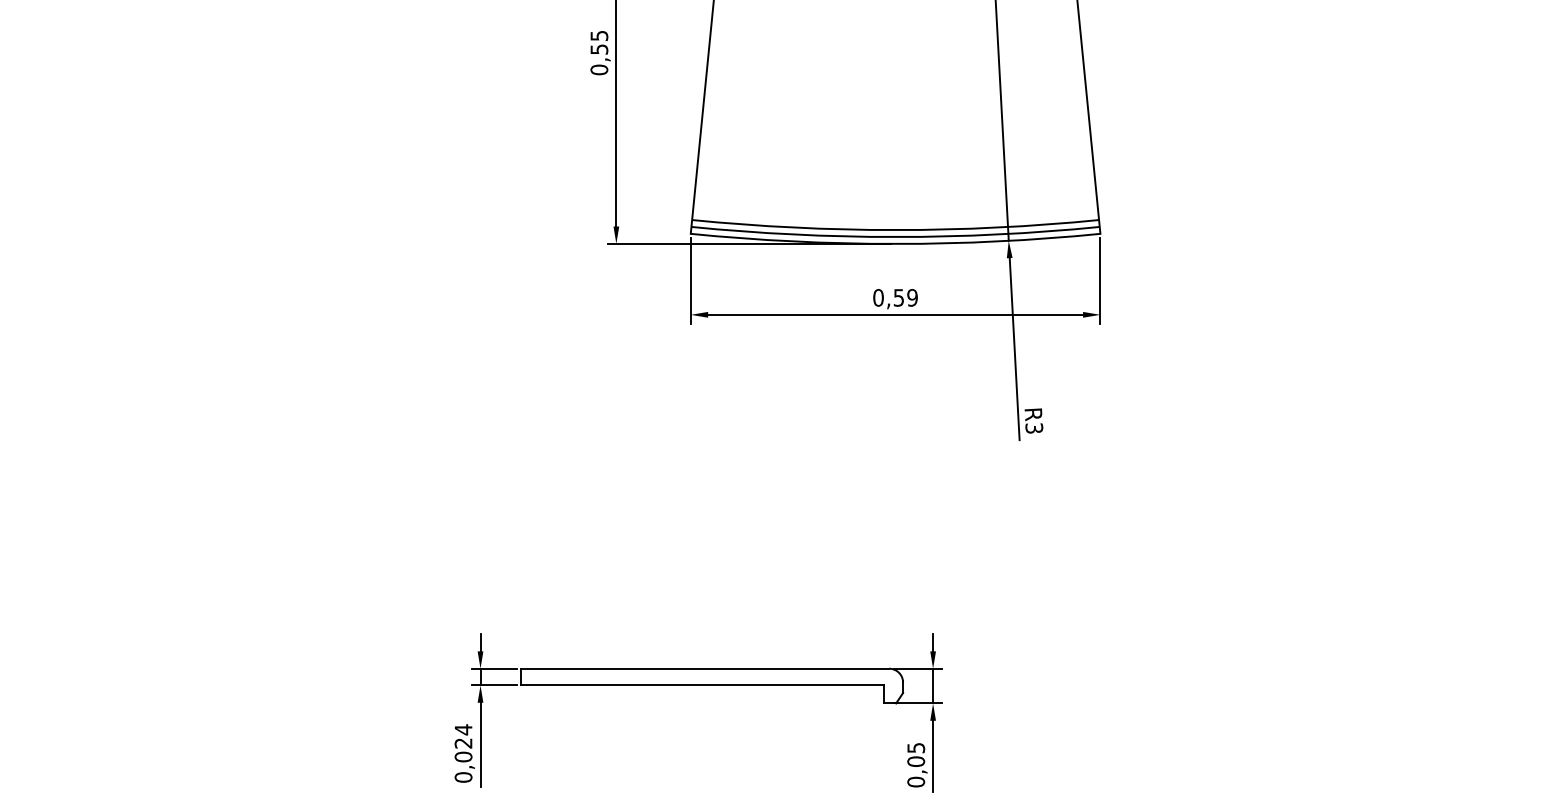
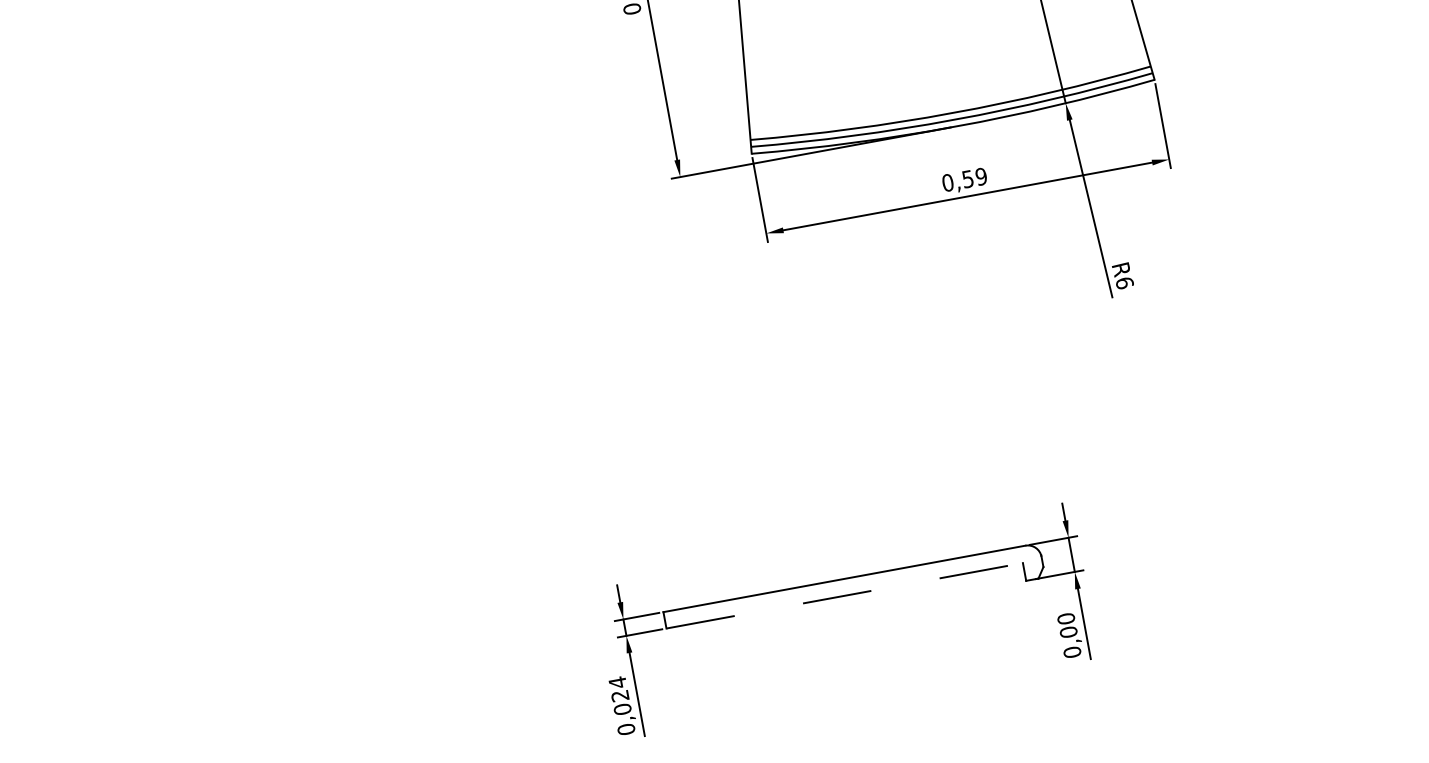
text: (1034, 428) -> (1124, 283), R3 -> R6
line: (702, 685) -> (844, 595), solid -> dashed
text: (916, 747) -> (1066, 618), 0,05 -> 0,00

